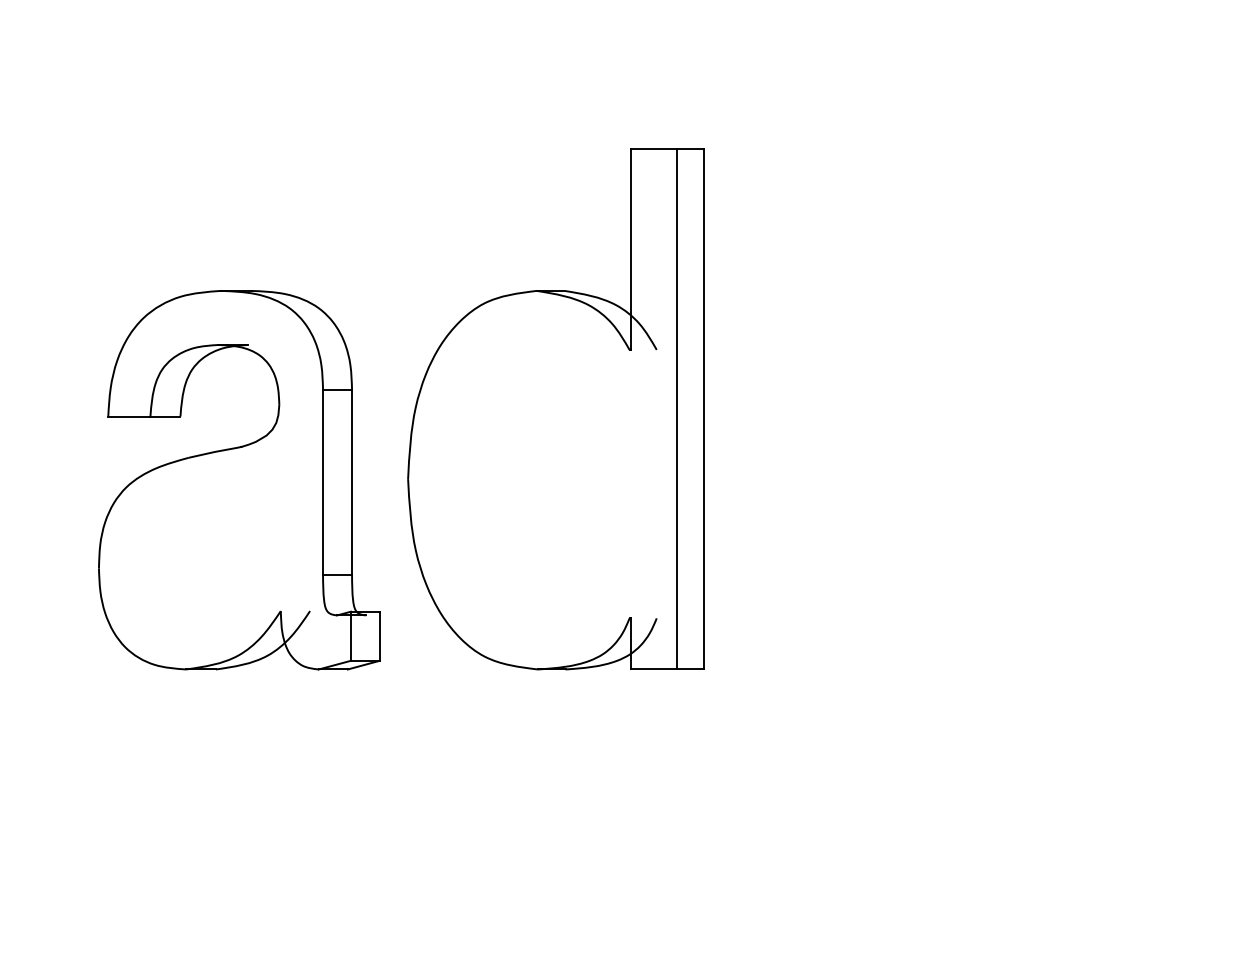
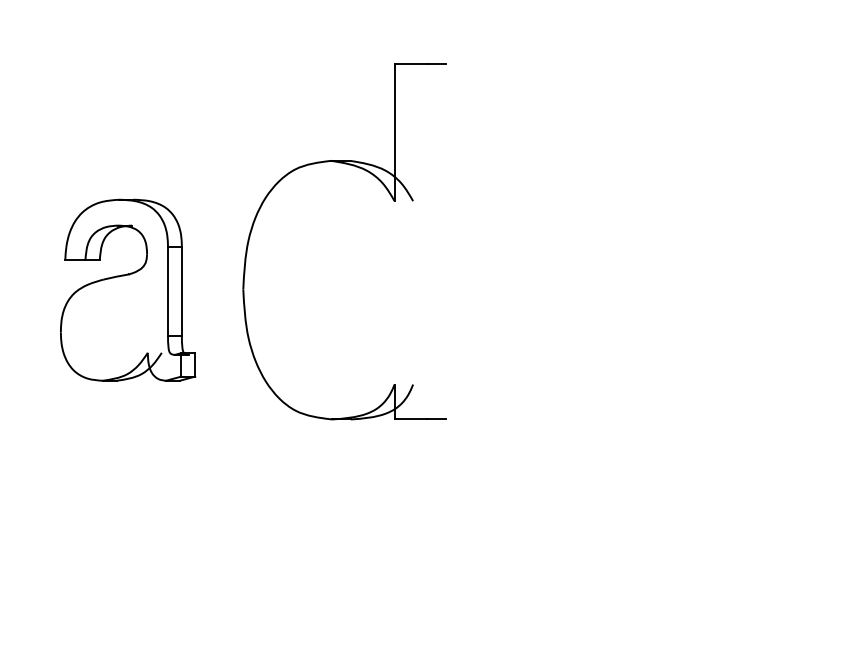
line: (677, 408) -> (427, 241), removed
line: (704, 408) -> (445, 241), removed
part: (238, 480) -> (127, 290), size x0.7

